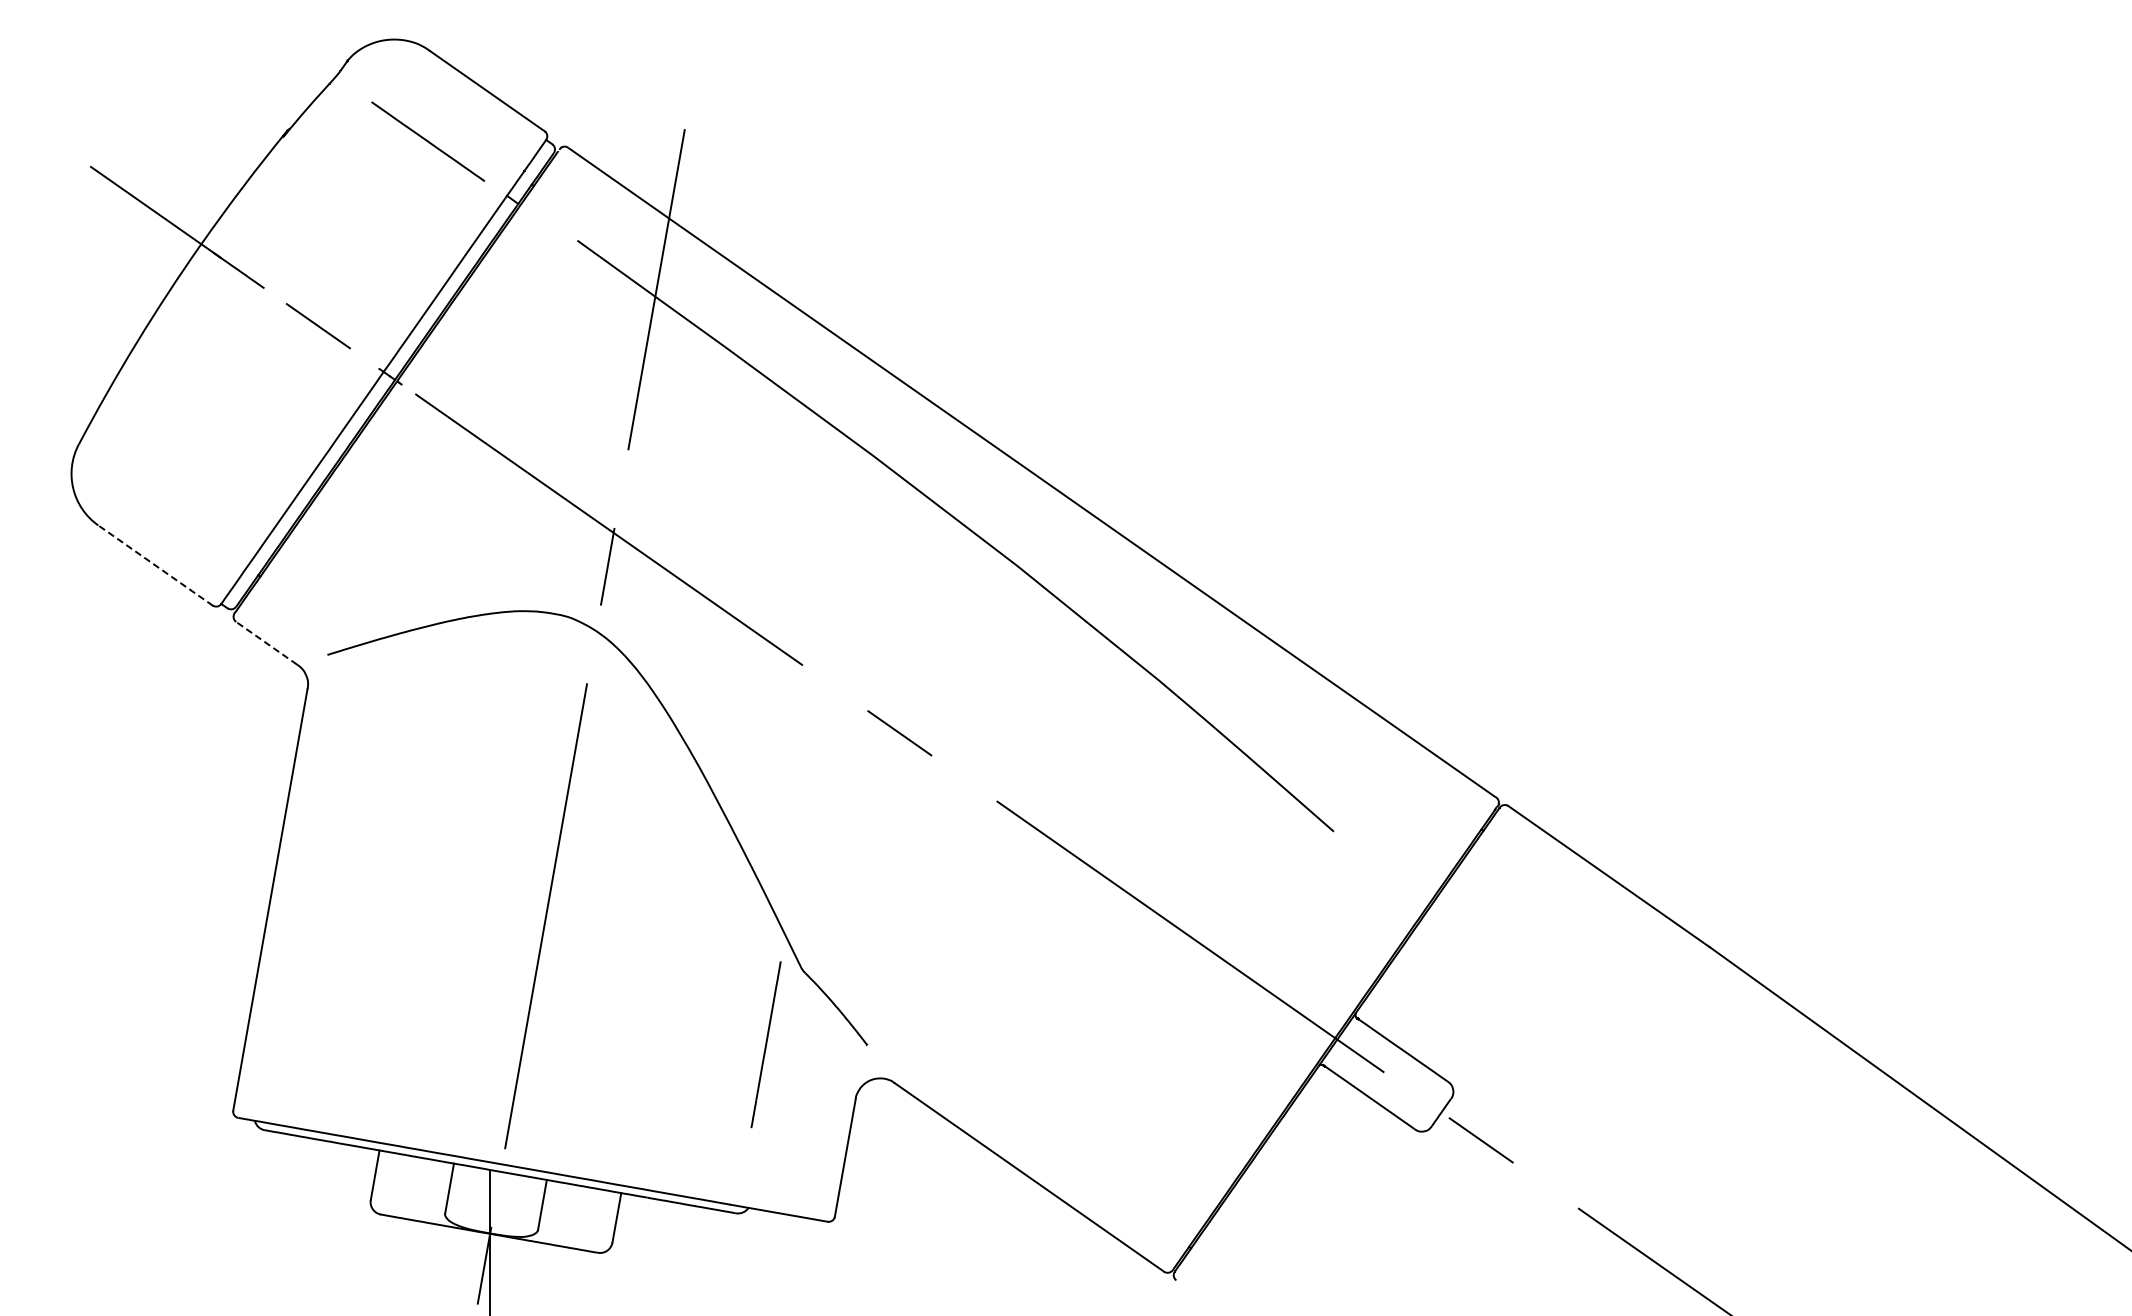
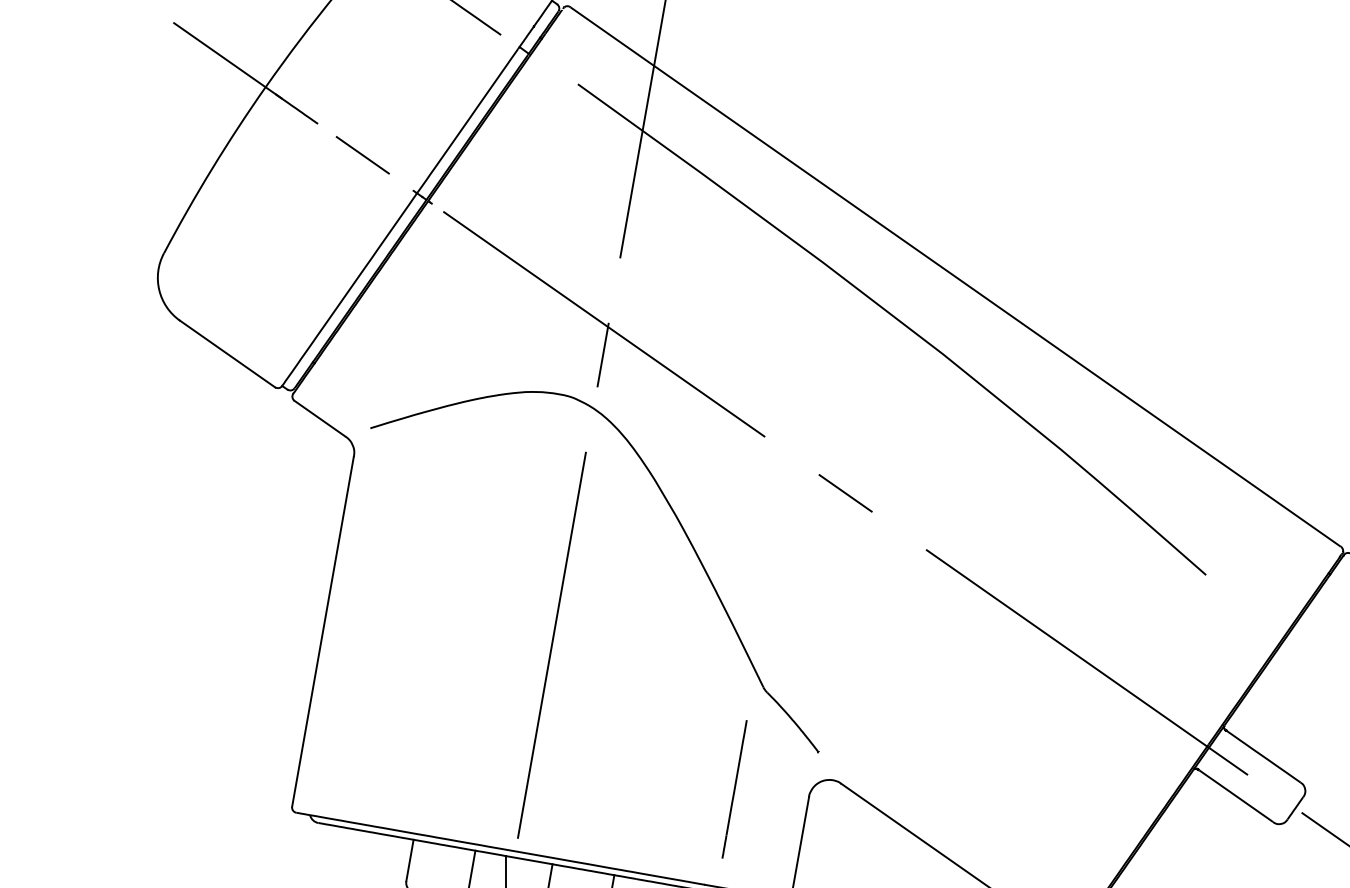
line: (155, 565) -> (227, 354), dashed -> solid
line: (266, 643) -> (319, 418), dashed -> solid
line: (765, 1044) -> (734, 789), moved

